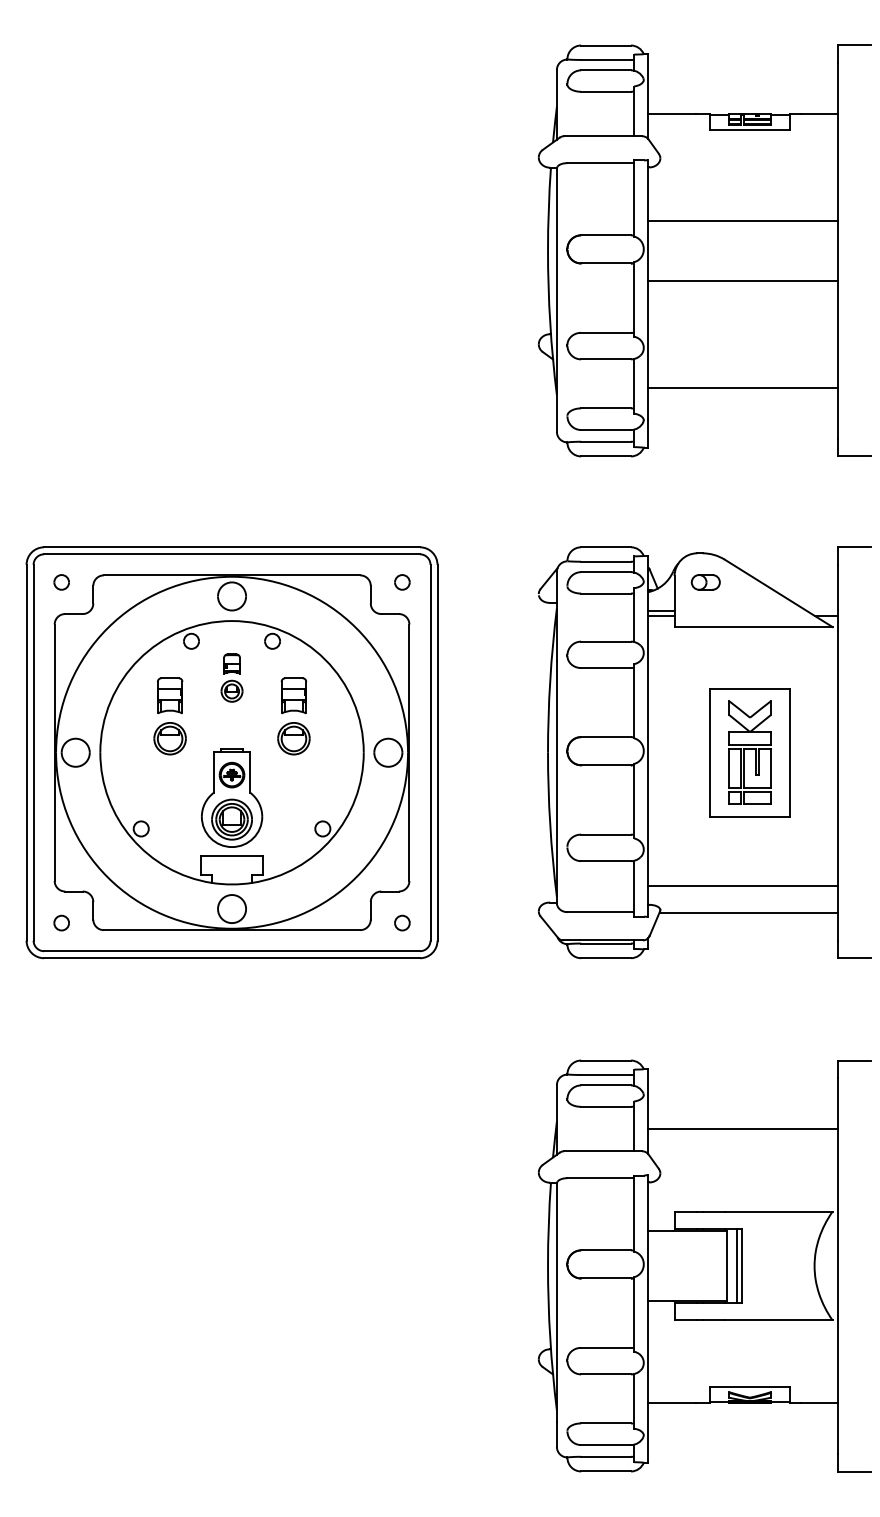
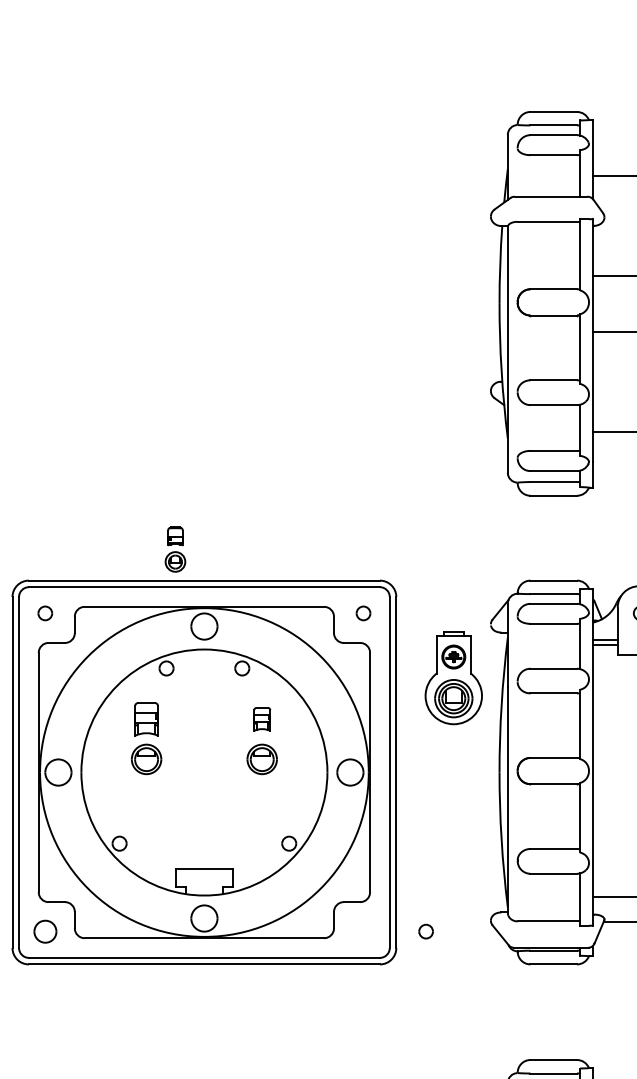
part: (231, 677) -> (174, 549), moved
part: (293, 695) -> (261, 719), size x0.7
part: (232, 797) -> (454, 677), moved
part: (61, 922) -> (45, 931), size x1.6
part: (402, 922) -> (426, 931), moved

